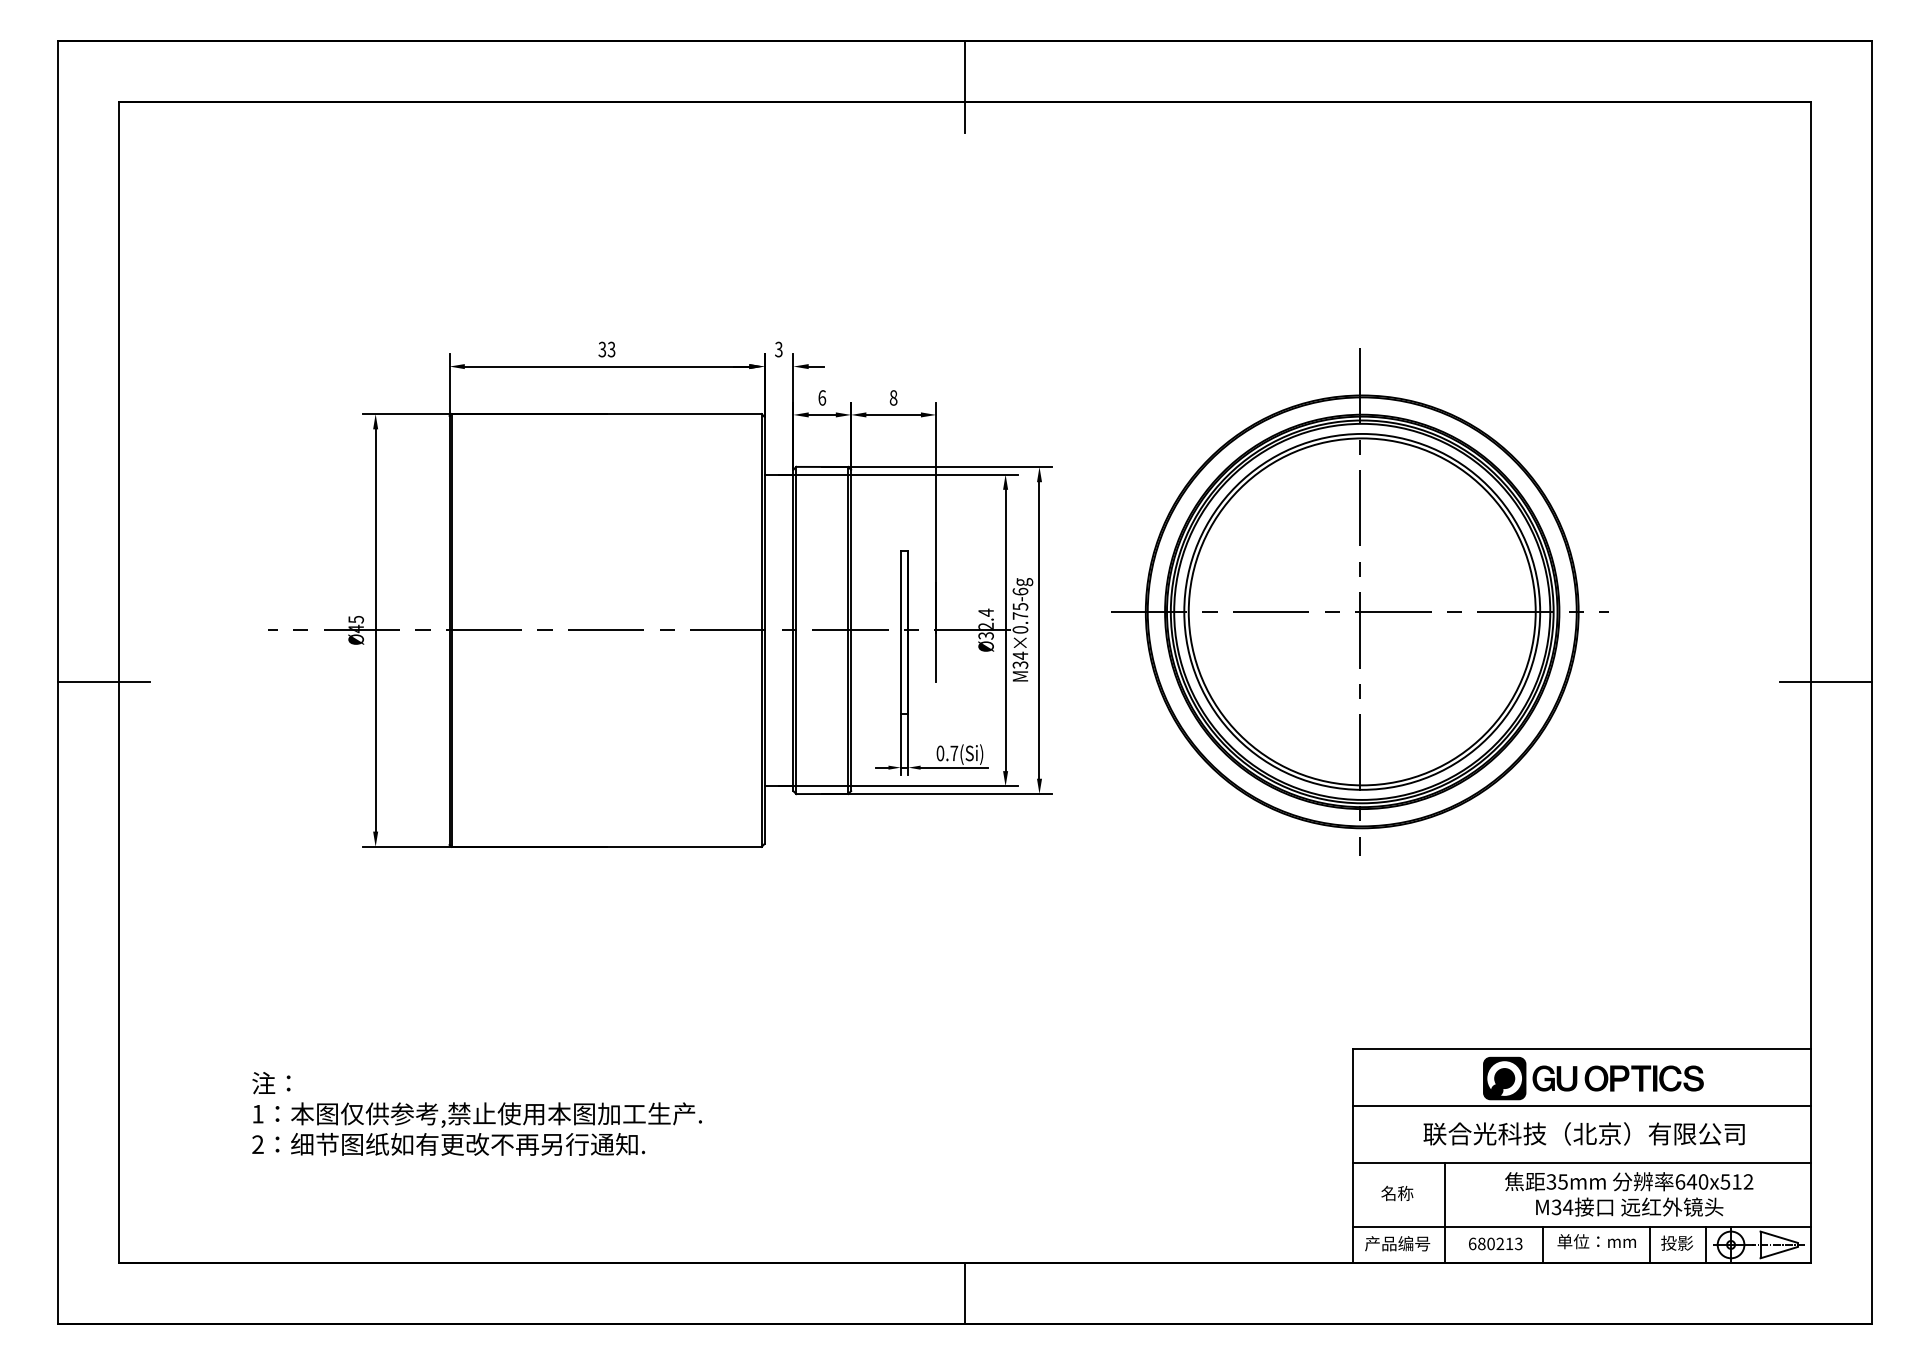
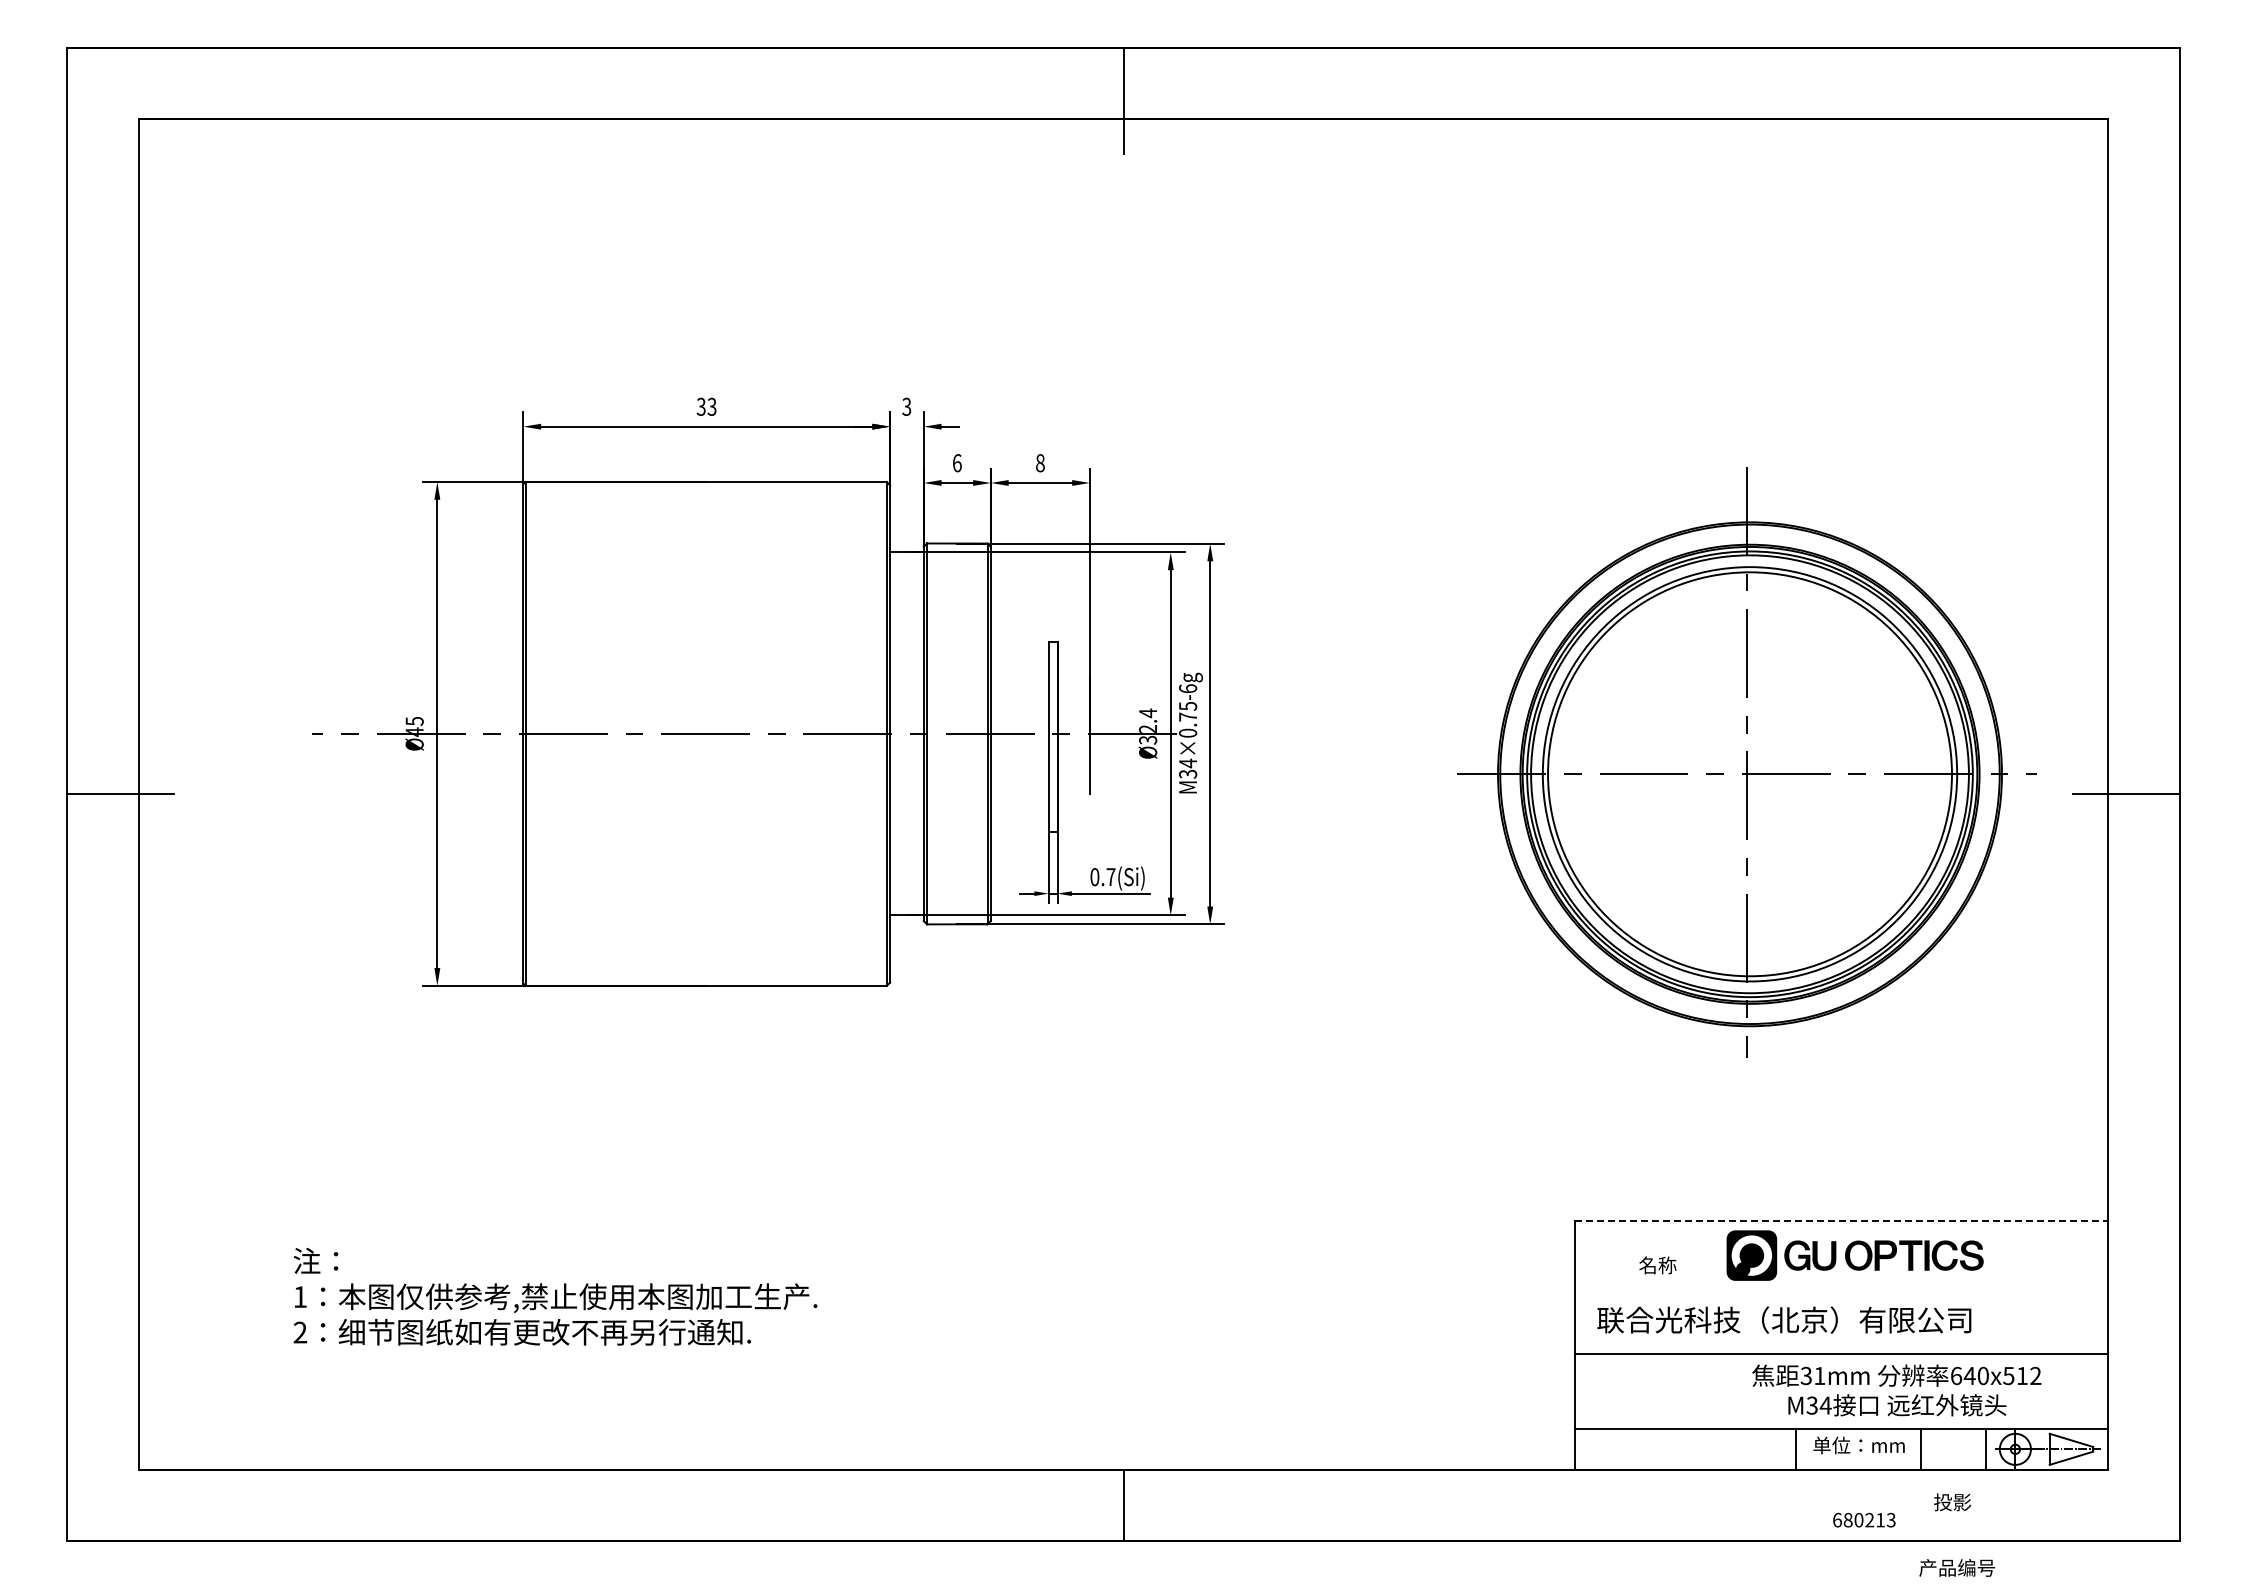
part: (1359, 601) -> (1746, 762), moved
line: (1581, 1049) -> (1841, 1221), solid -> dashed
line: (1581, 1105) -> (1841, 1287), removed
text: (1584, 1133) -> (1784, 1319), moved
text: (1562, 1182) -> (1819, 1376), 35mm -> 31mm
text: (1397, 1193) -> (1657, 1265), moved
line: (1445, 1212) -> (1682, 1411), removed
text: (1397, 1243) -> (1956, 1567), moved
text: (1495, 1243) -> (1864, 1519), moved
text: (1677, 1243) -> (1952, 1502), moved

